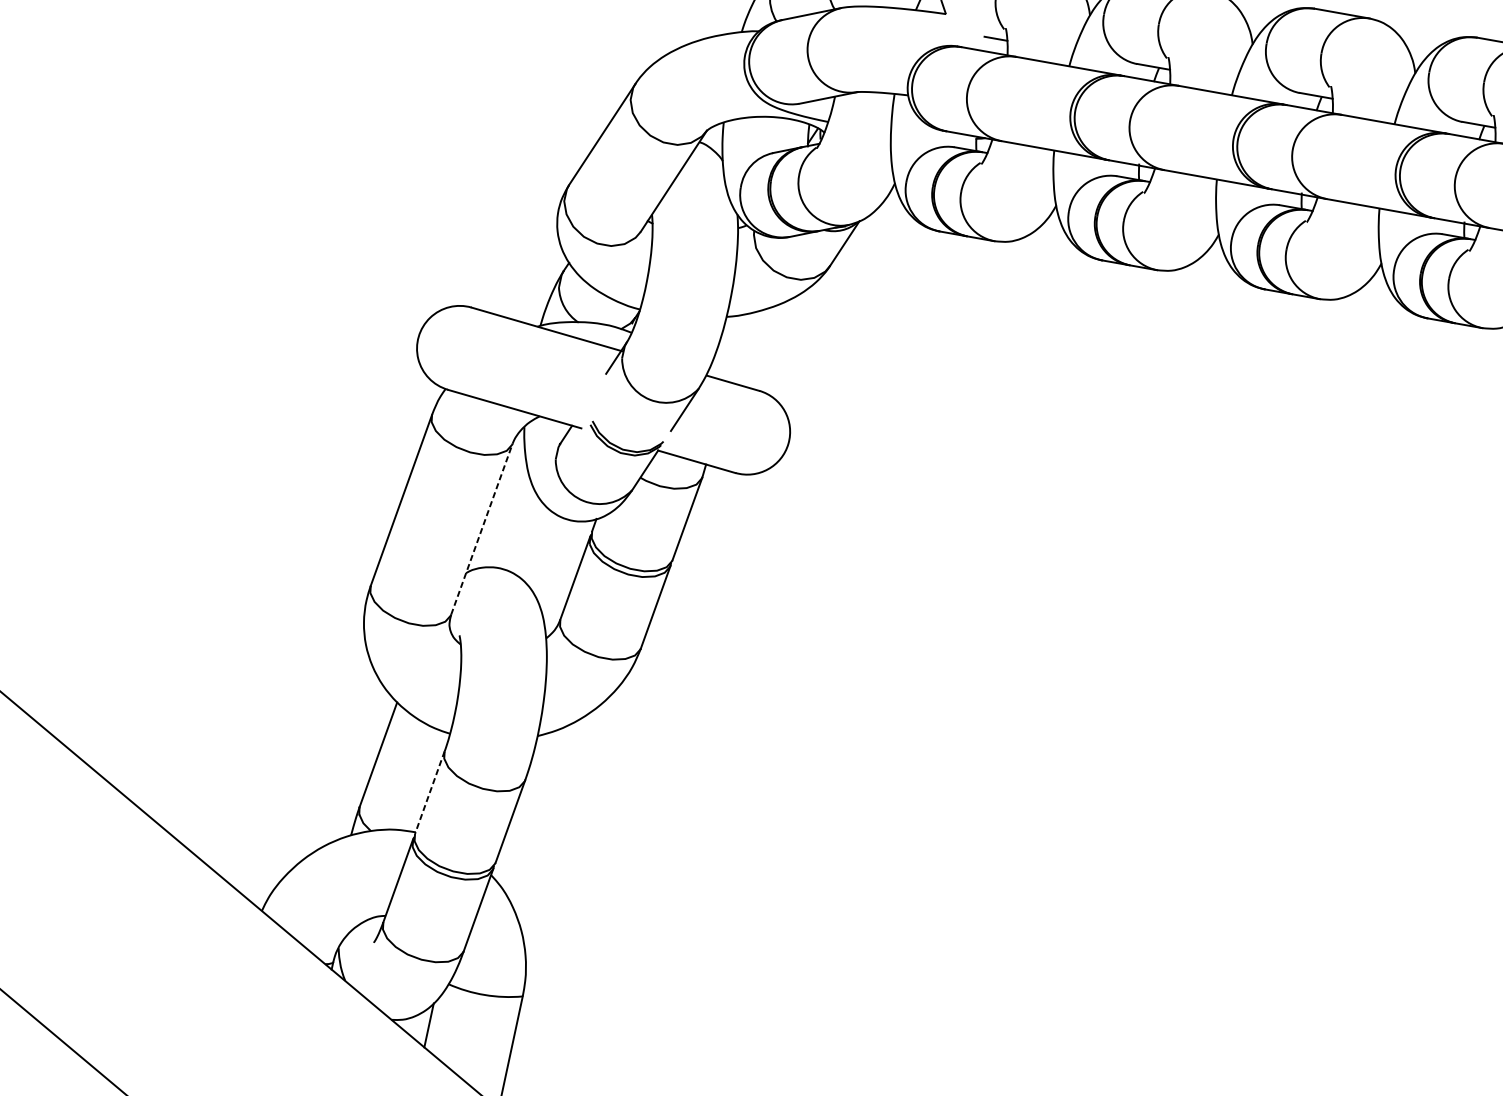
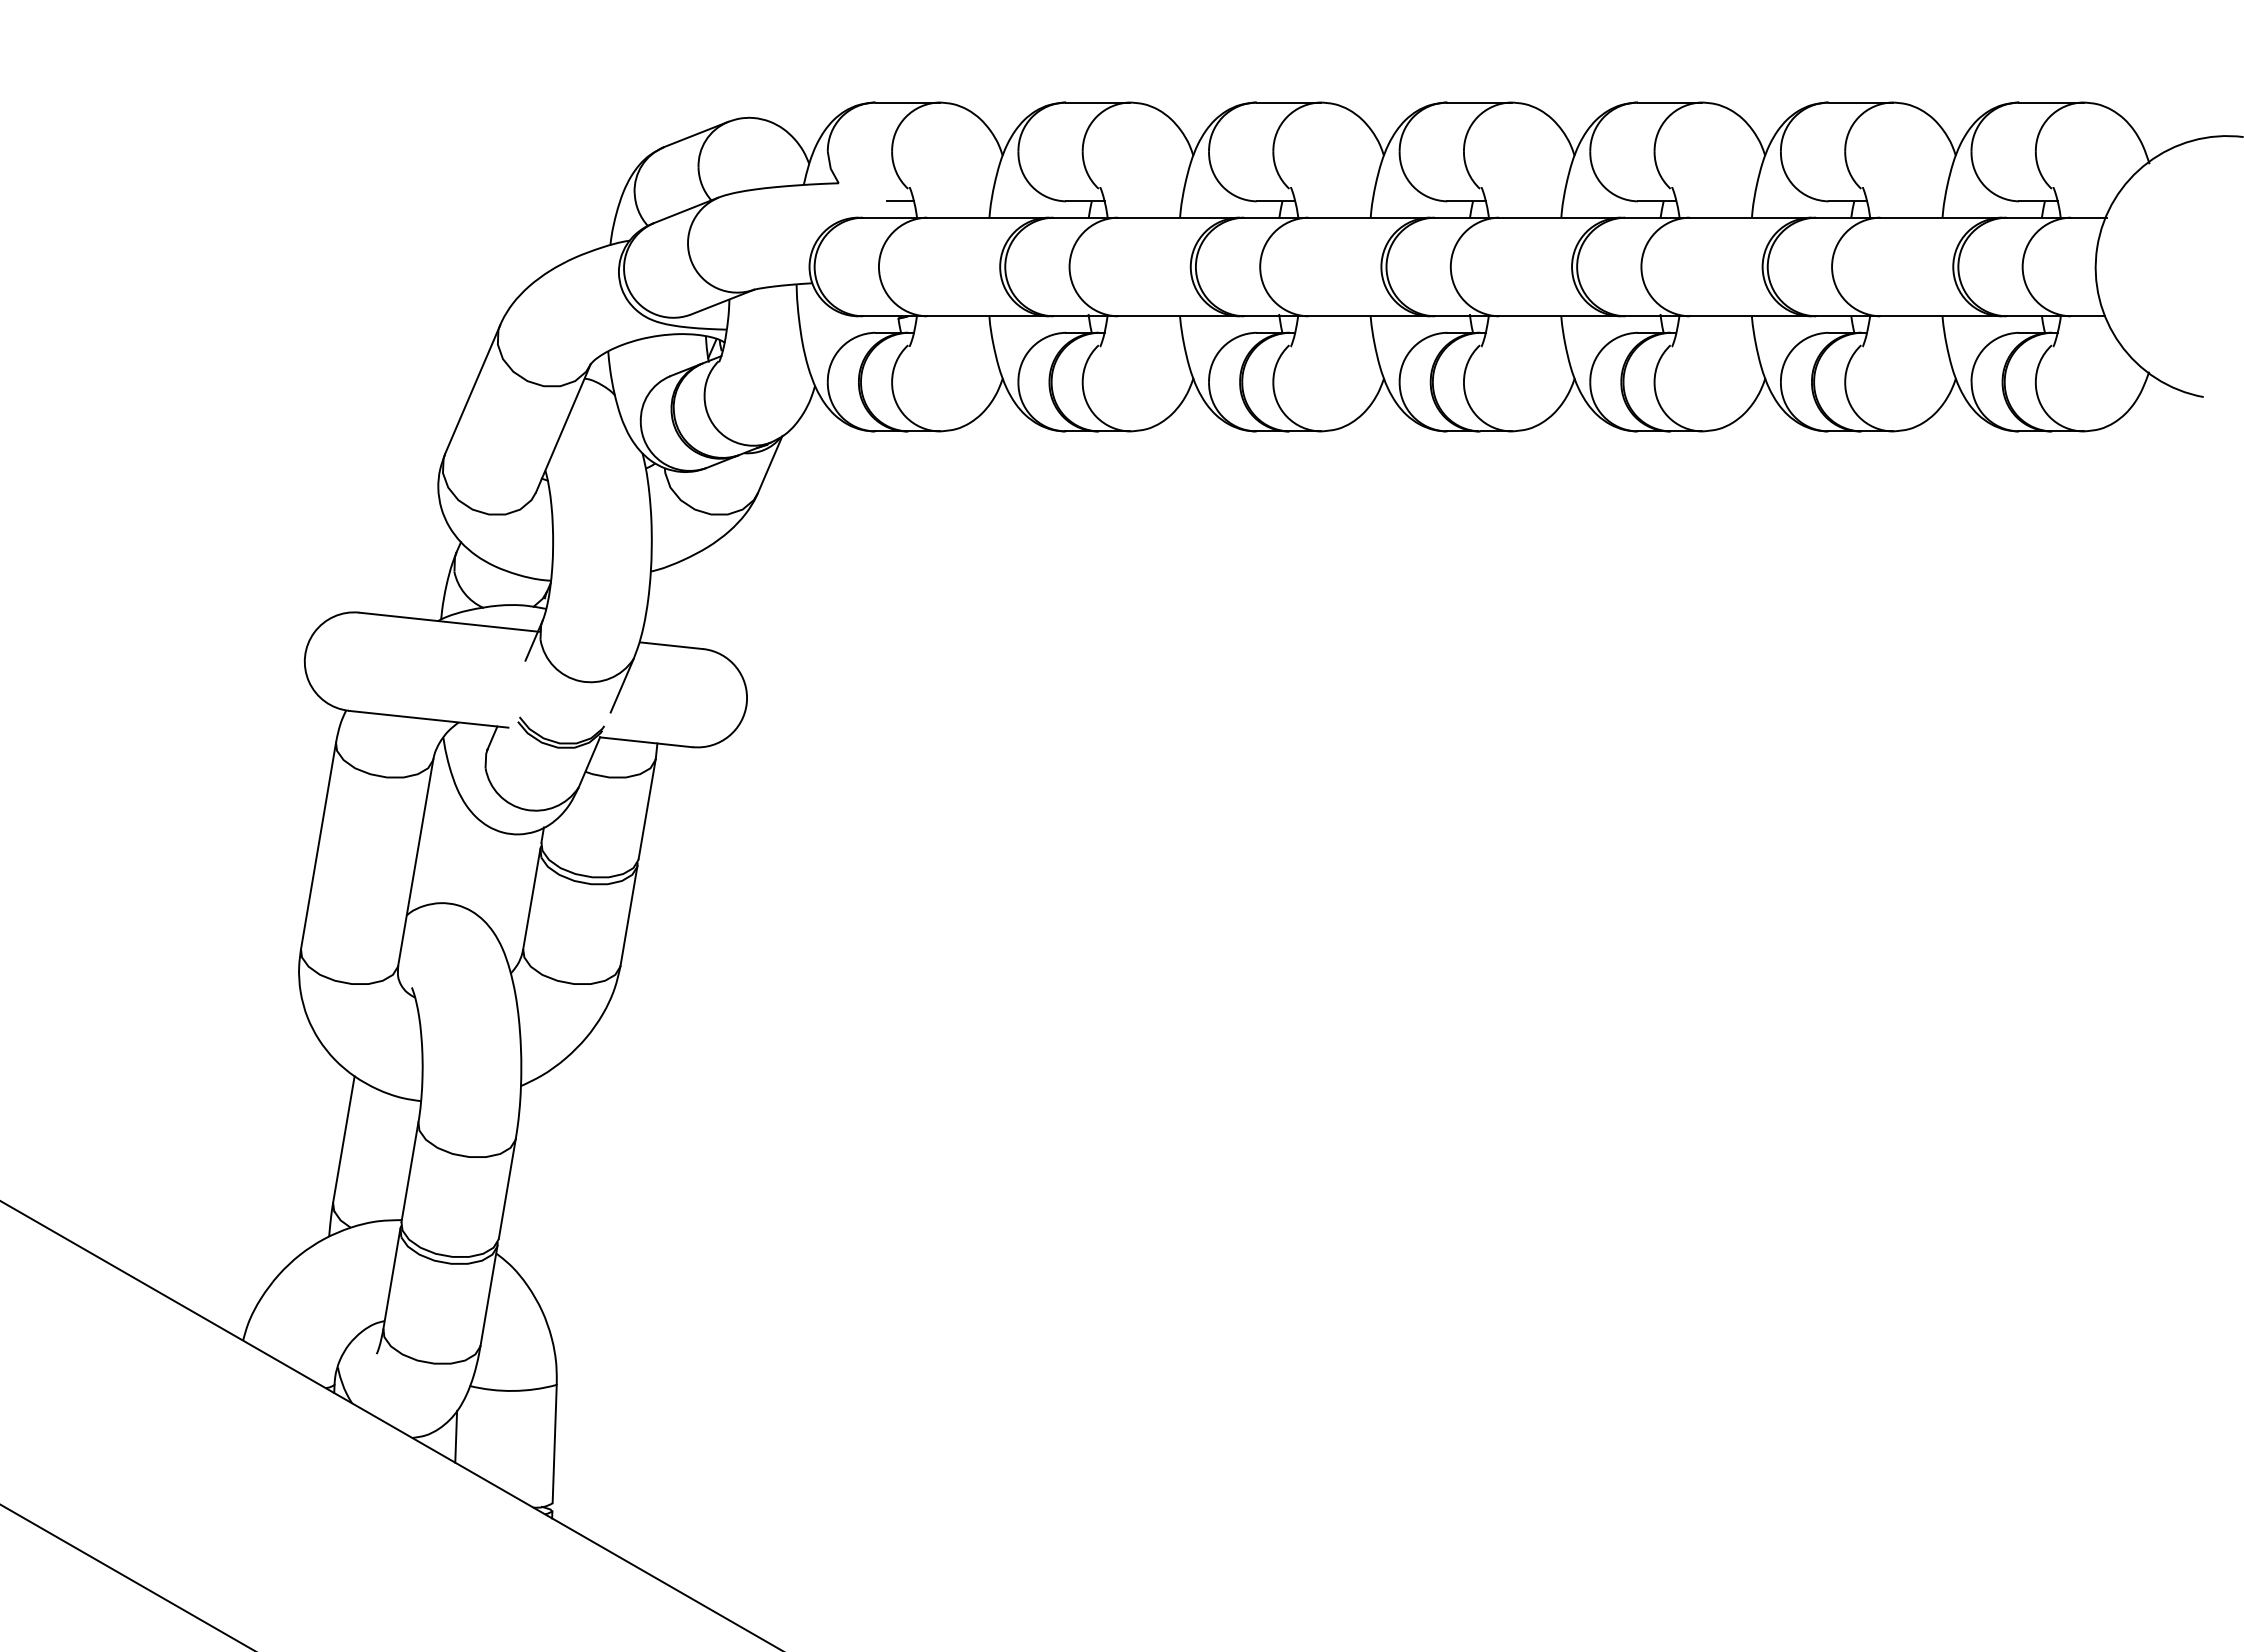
line: (481, 529) -> (415, 862), dashed -> solid
line: (429, 792) -> (409, 1172), dashed -> solid

